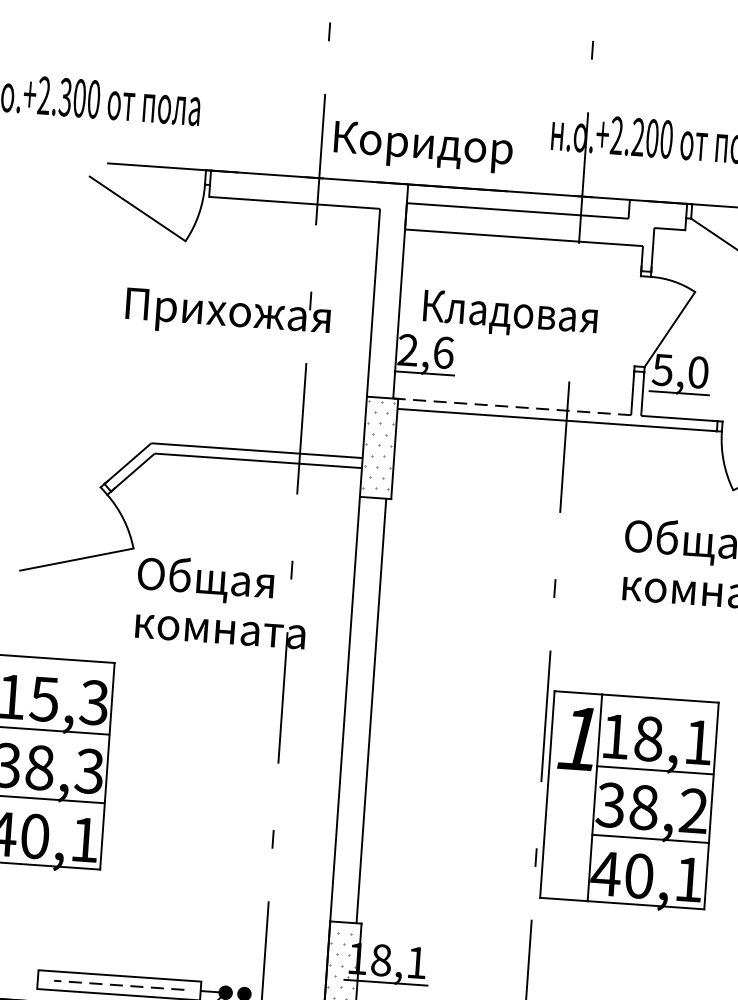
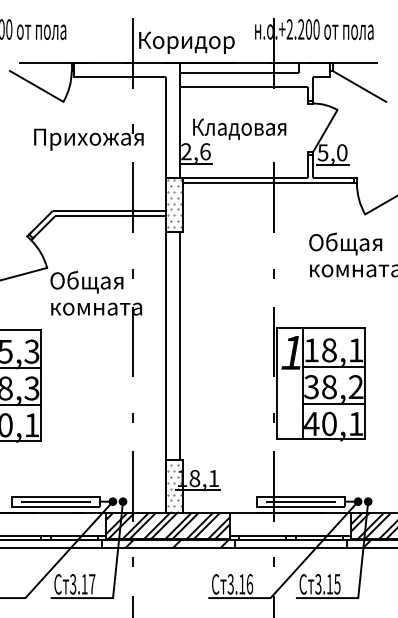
line: (512, 407) -> (244, 178), dashed -> solid
line: (118, 984) -> (55, 501), dashed -> solid

